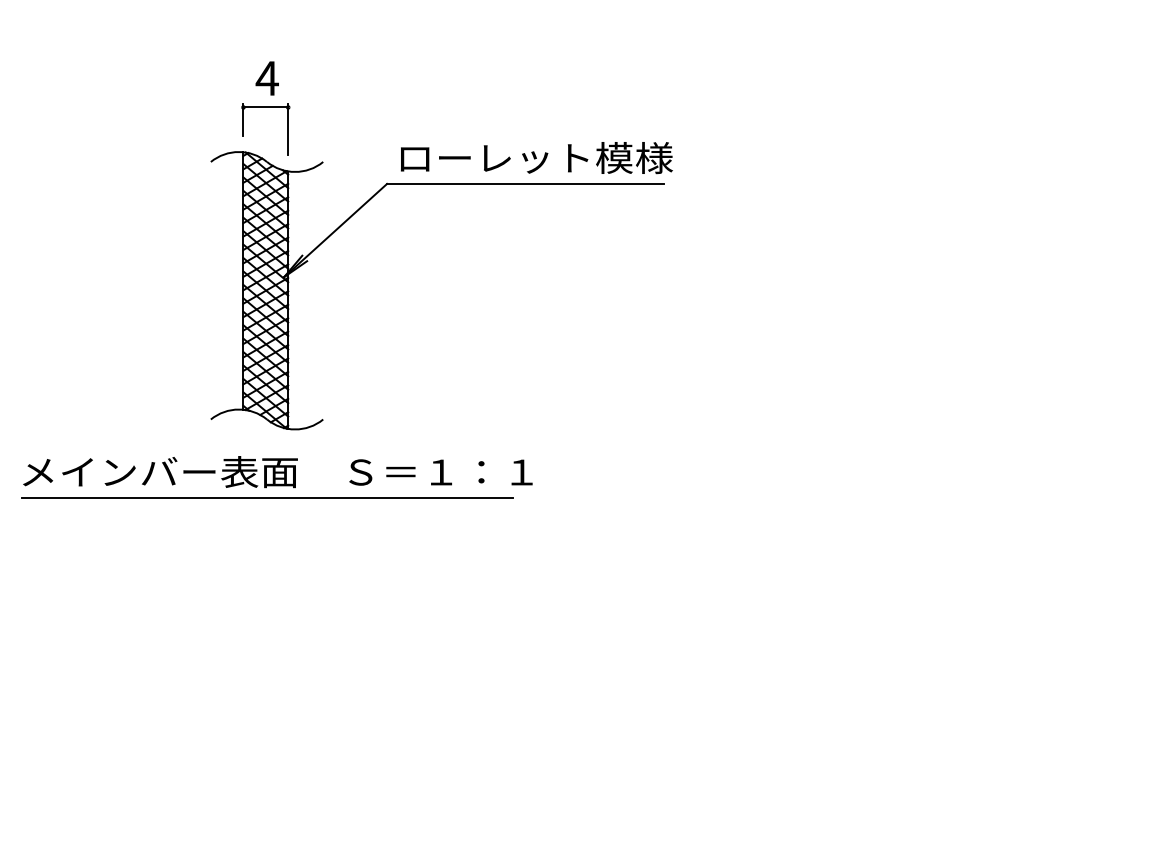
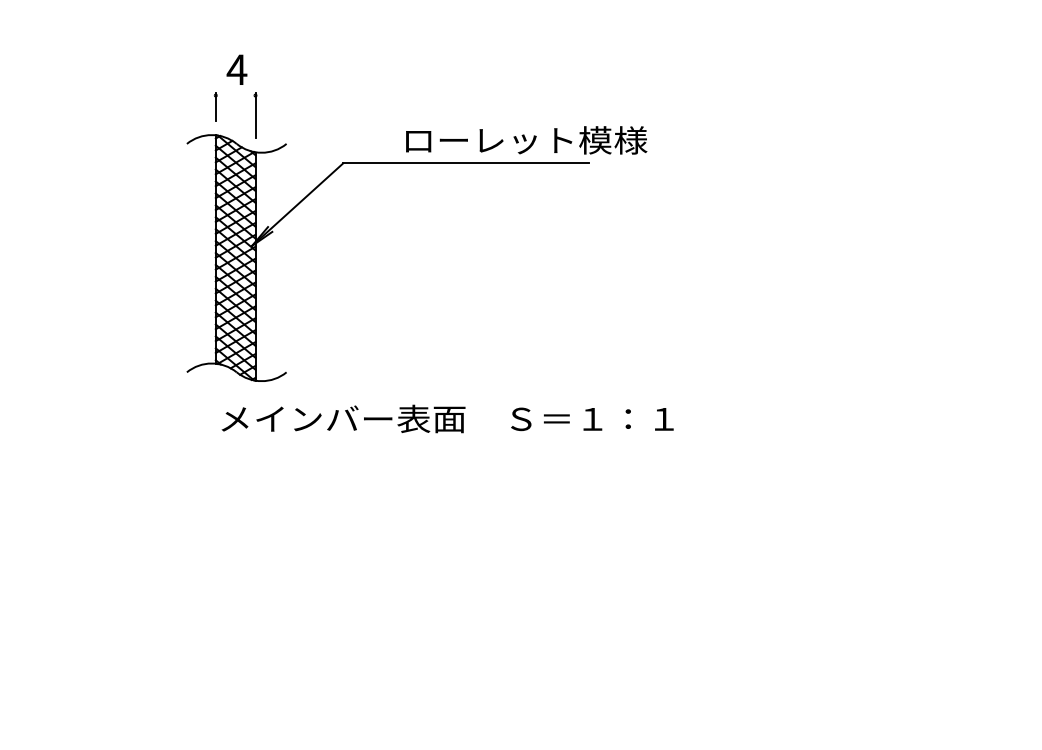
line: (265, 107) -> (235, 95), removed
text: (536, 158) -> (526, 140), moved
text: (277, 472) -> (447, 419), moved
line: (267, 497) -> (237, 441), removed

